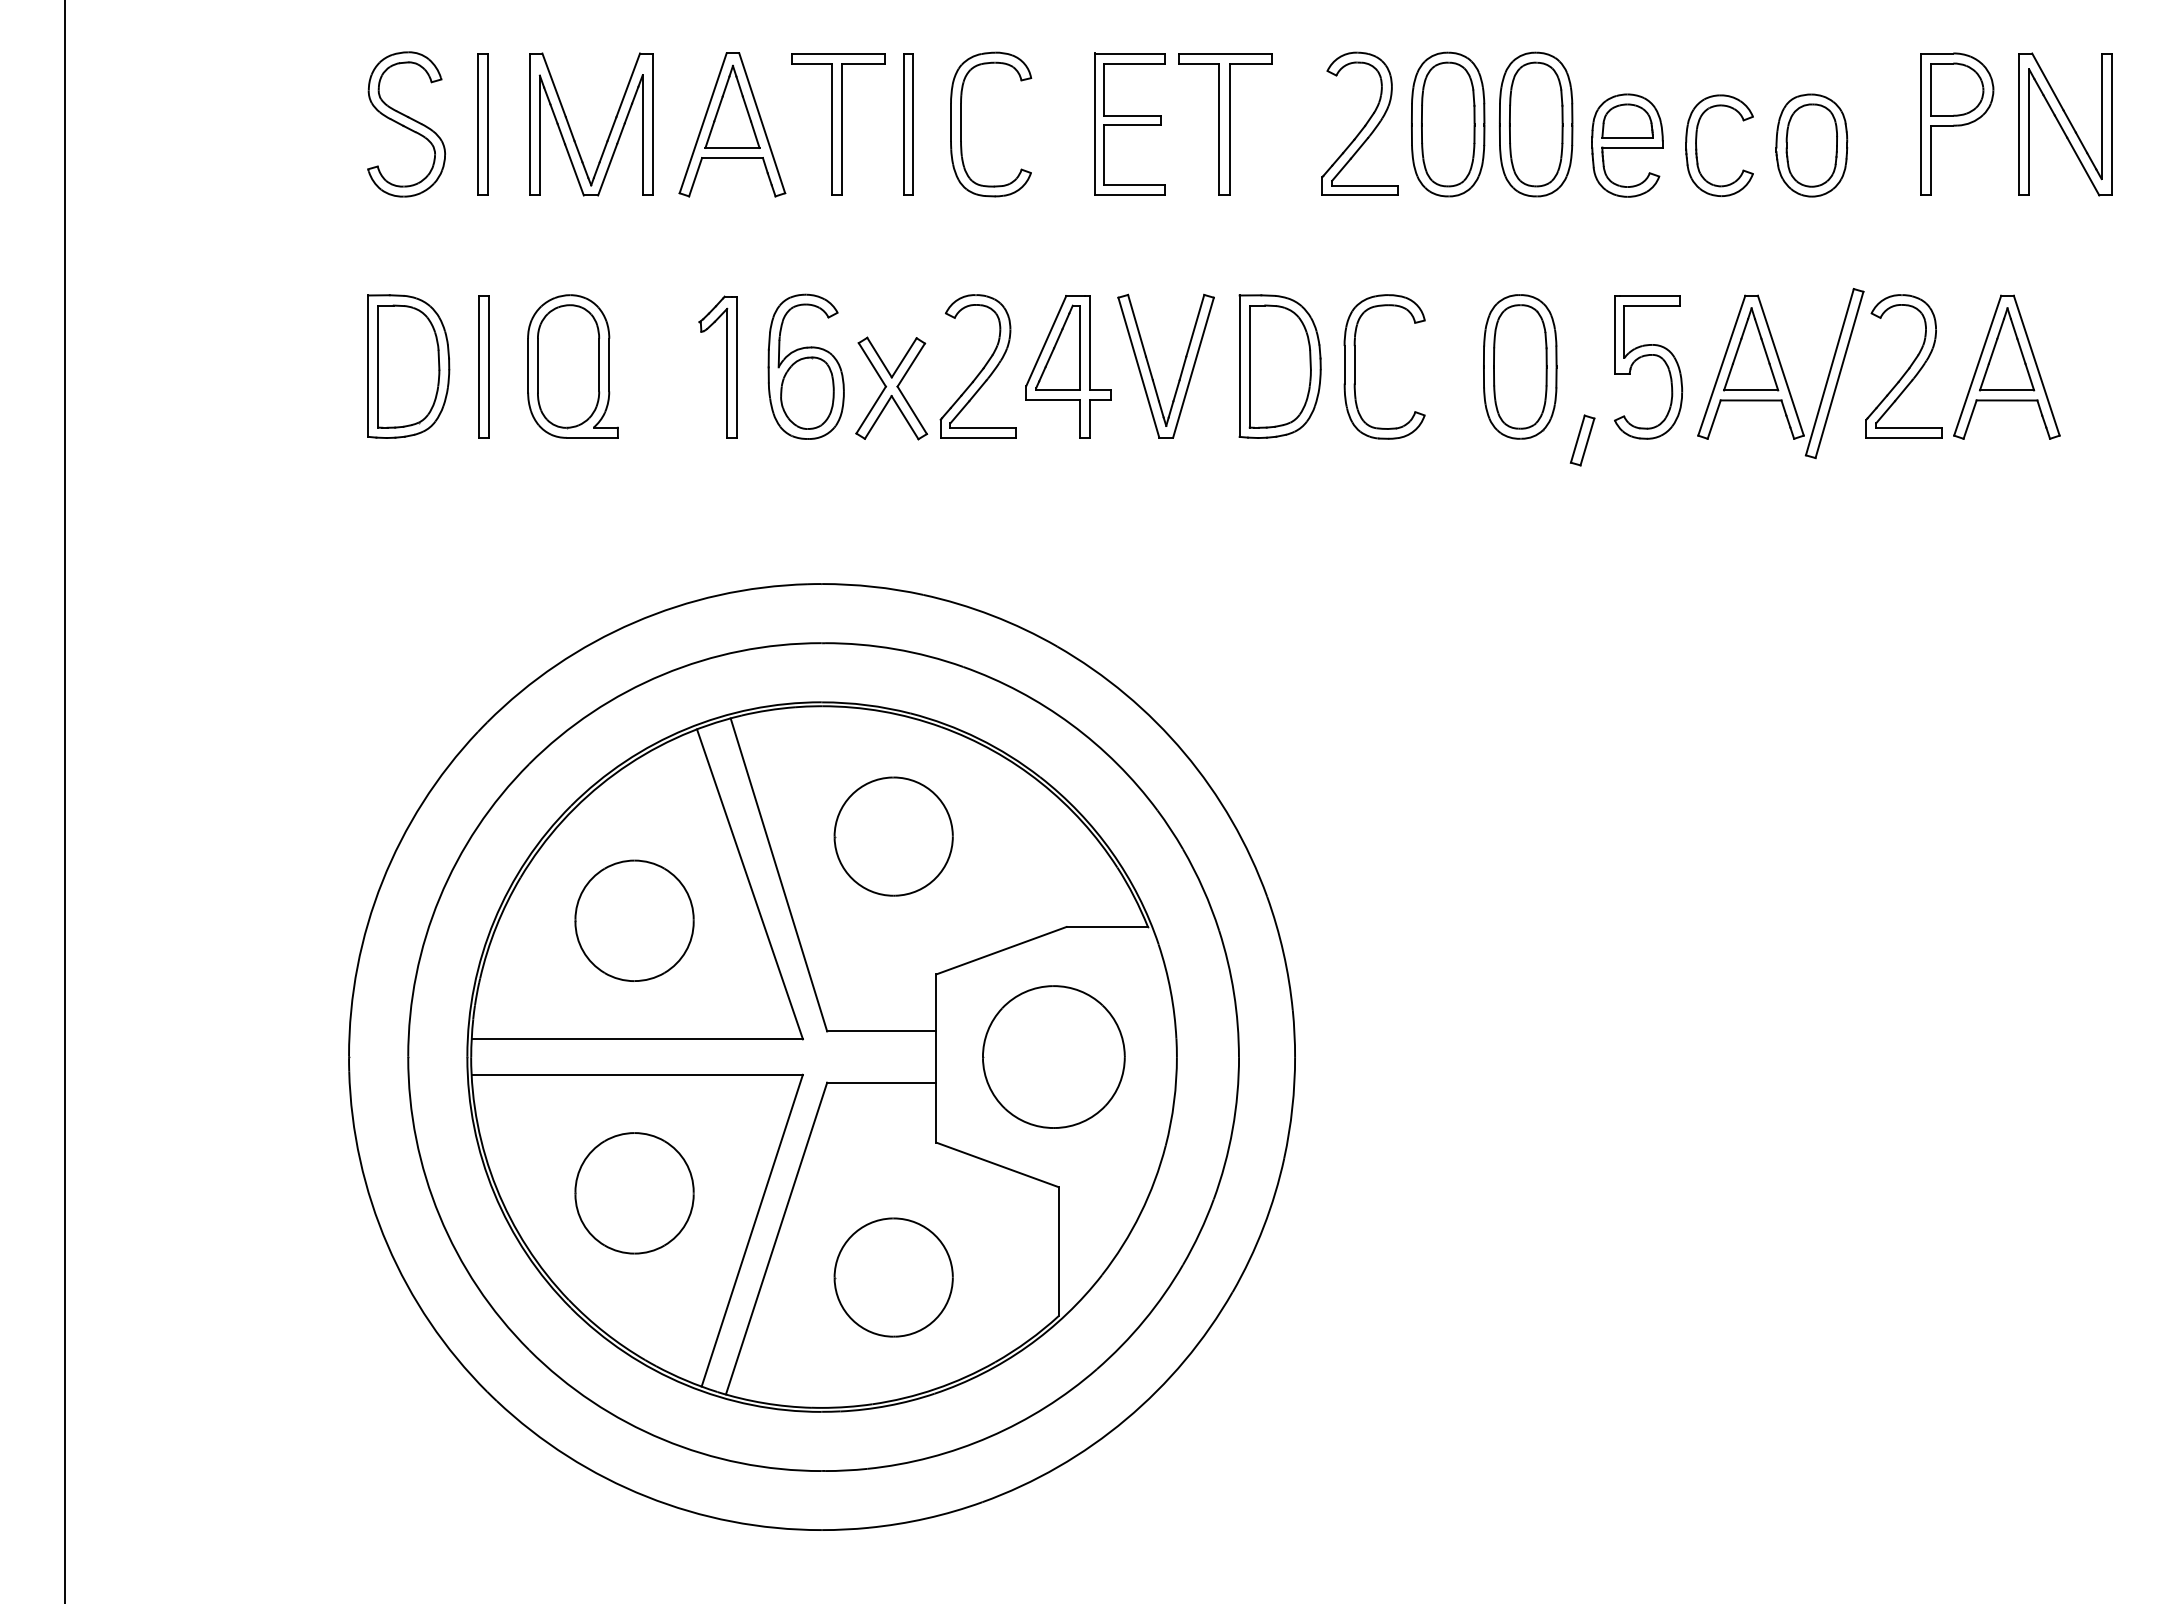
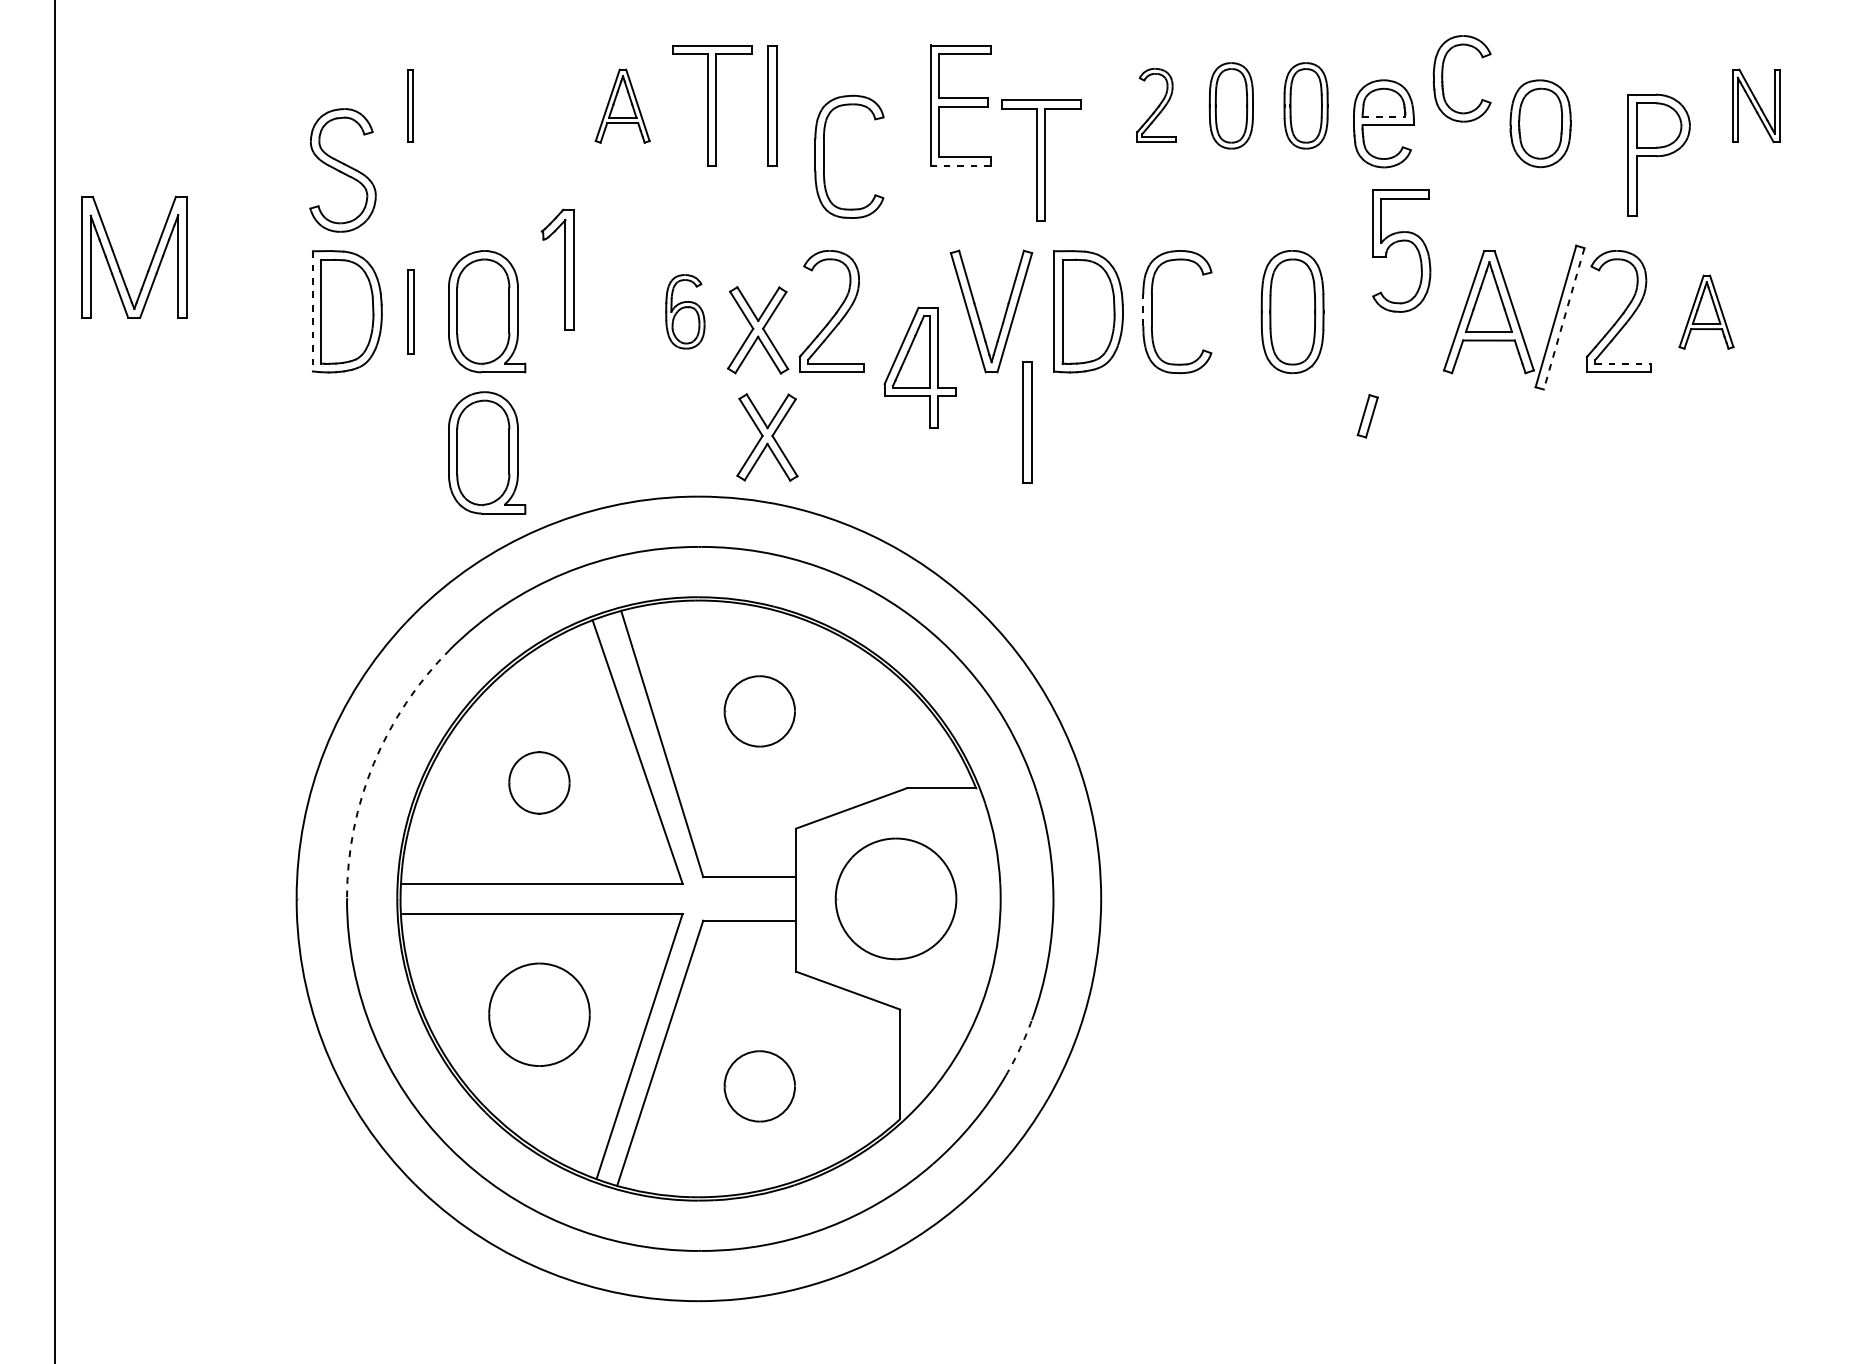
part: (1359, 123) -> (1155, 105), size x0.6
part: (1957, 123) -> (1659, 154), moved
part: (406, 124) -> (342, 170), moved
part: (482, 124) -> (410, 105), size x0.6
part: (732, 124) -> (622, 105), size x0.6
part: (961, 124) -> (824, 156), moved
part: (1225, 124) -> (1042, 160), moved
part: (1448, 124) -> (1231, 105), size x0.7
part: (1535, 124) -> (1305, 105), size x0.7
part: (2065, 124) -> (1756, 105), size x0.6
part: (610, 129) -> (150, 261), moved
line: (1628, 137) -> (1384, 116), solid -> dashed
part: (1697, 147) -> (1443, 80), moved
line: (1129, 194) -> (960, 165), solid -> dashed
part: (1647, 356) -> (1400, 241), moved
line: (1344, 364) -> (1143, 309), solid -> dashed
line: (368, 366) -> (313, 311), solid -> dashed
part: (483, 366) -> (411, 311), size x0.7
part: (726, 366) -> (564, 269), moved
part: (805, 366) -> (684, 311), size x0.6
part: (1068, 366) -> (920, 367), moved
part: (2006, 366) -> (1706, 311), size x0.6
line: (1839, 374) -> (1564, 318), solid -> dashed
line: (1909, 428) -> (1623, 364), solid -> dashed
part: (1582, 440) -> (1367, 416), moved
part: (1208, 496) -> (1027, 422), added
part: (902, 514) -> (767, 437), added
part: (572, 532) -> (486, 452), added
part: (893, 836) -> (759, 711), size x0.7
arc: (439, 898) -> (373, 764), solid -> dashed
part: (634, 920) -> (539, 782), size x0.6
arc: (1199, 1232) -> (1019, 1048), solid -> dashed
part: (893, 1277) -> (759, 1086), size x0.7

